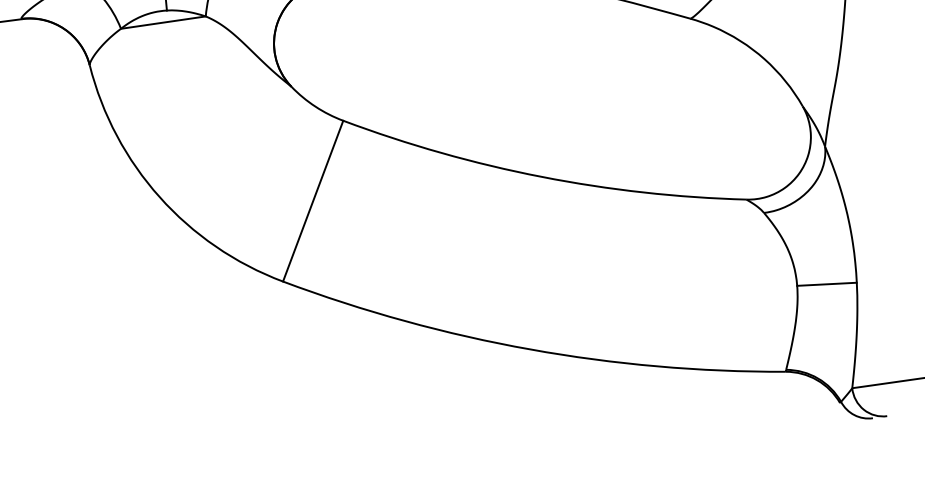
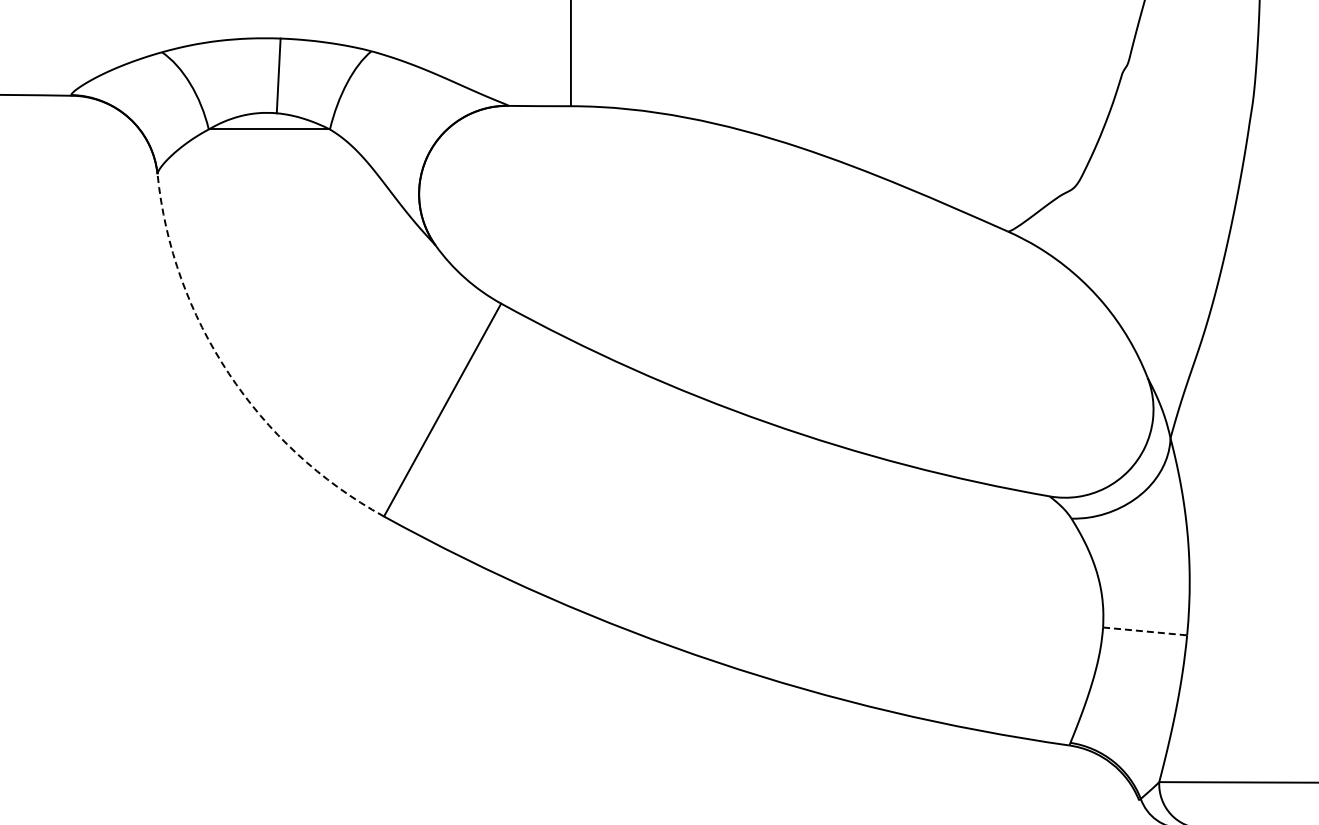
arc: (159, 197) -> (228, 373), solid -> dashed
line: (827, 284) -> (1145, 631), solid -> dashed

